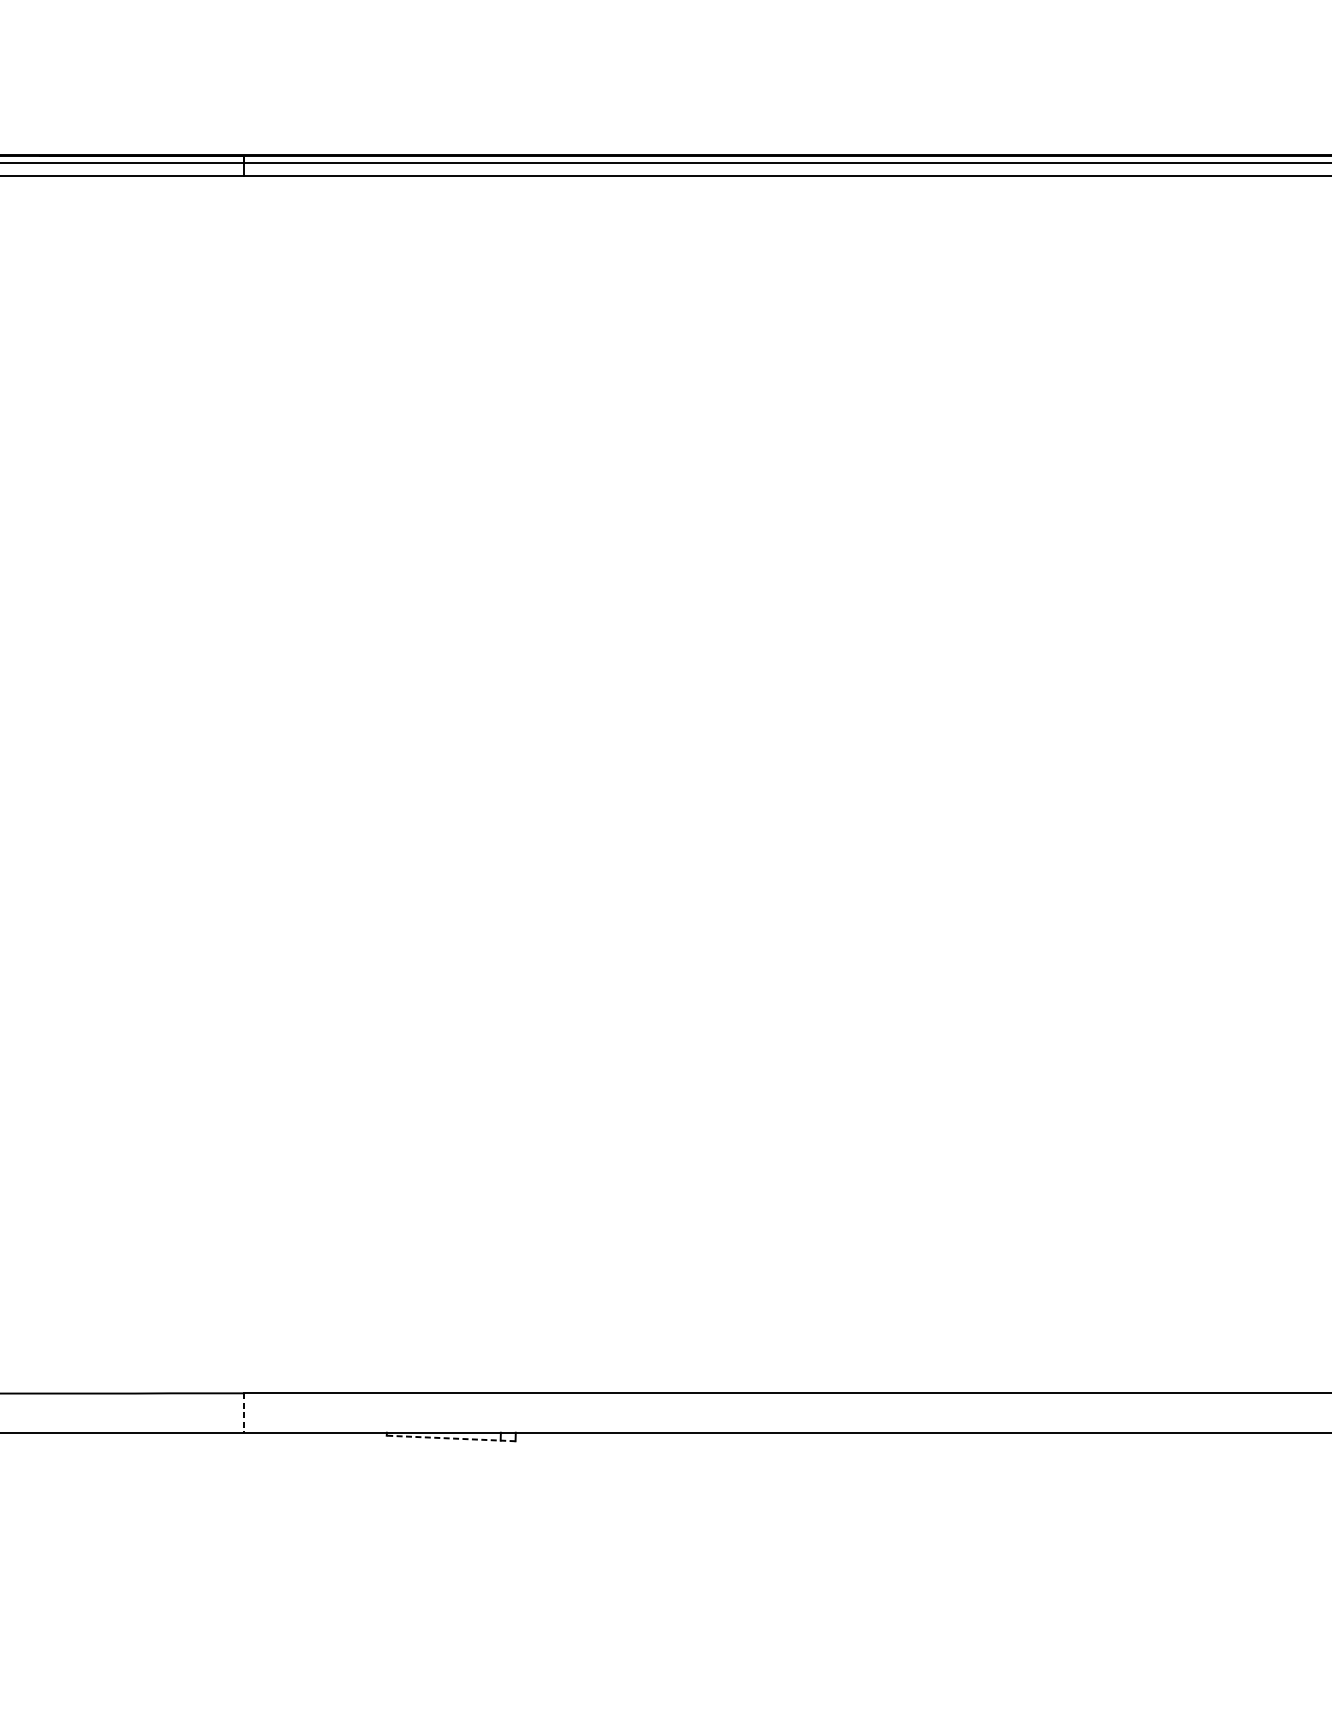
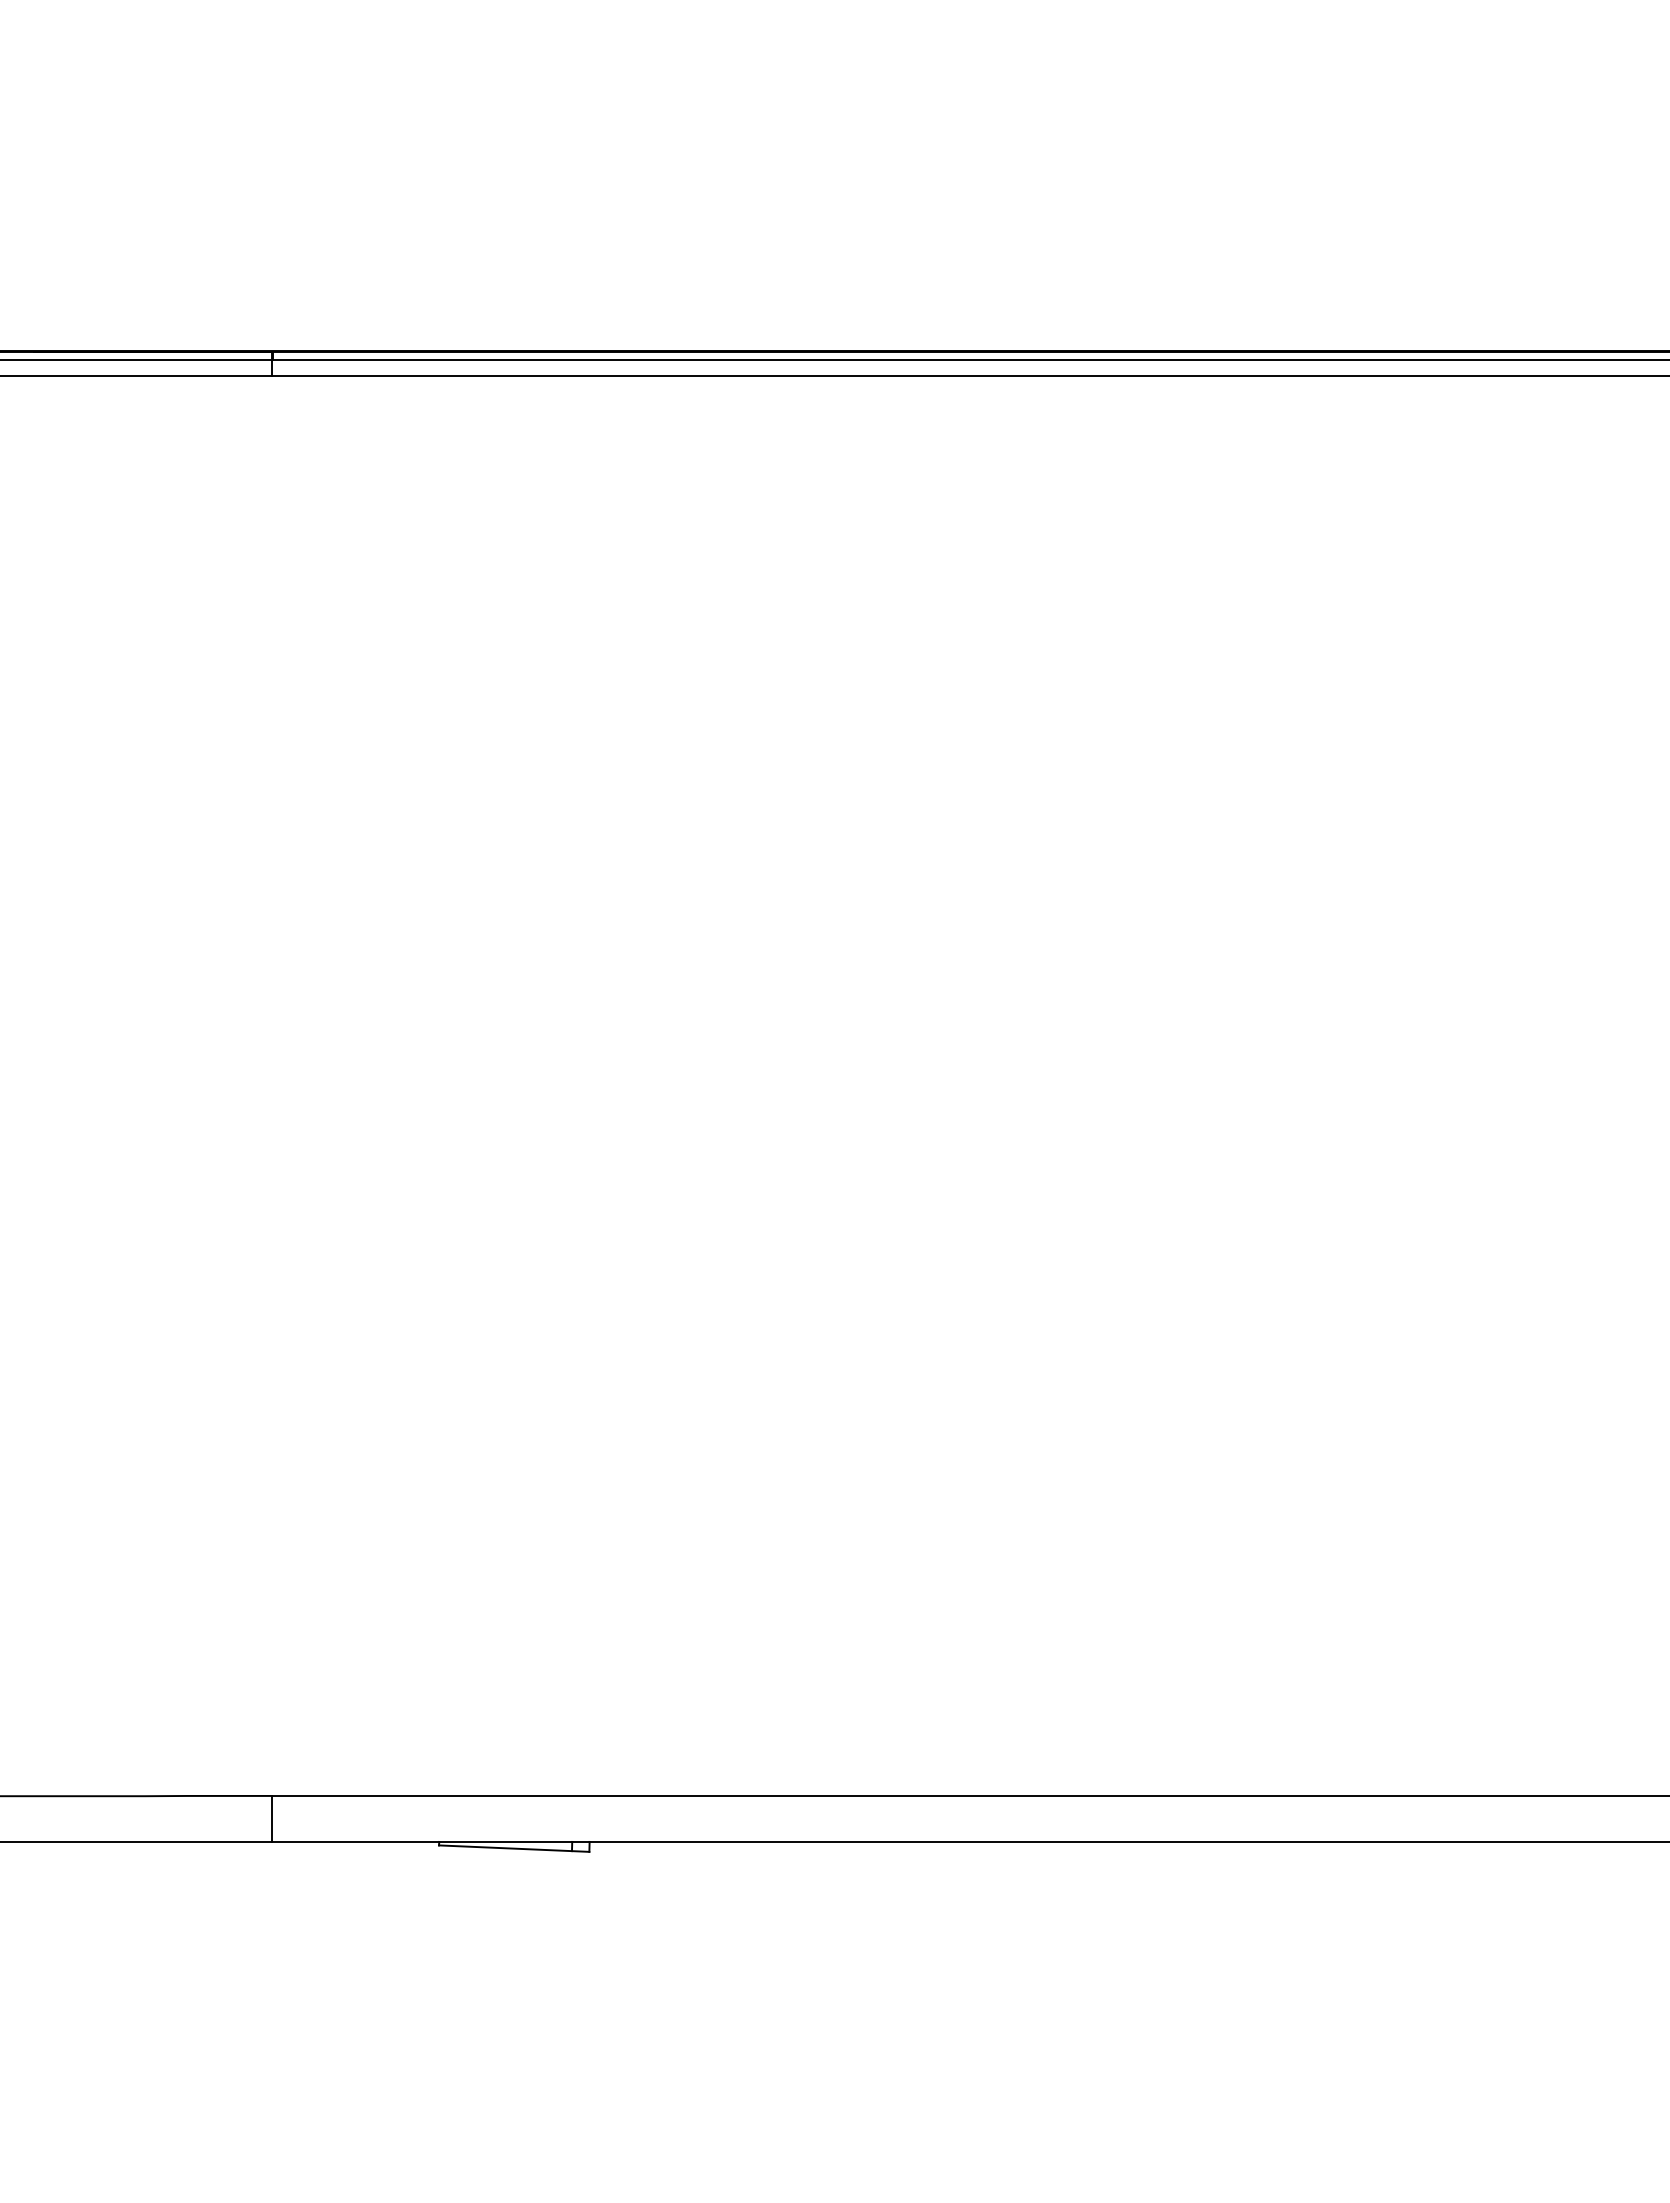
line: (244, 1412) -> (272, 1818), dashed -> solid
line: (450, 1438) -> (513, 1848), dashed -> solid

